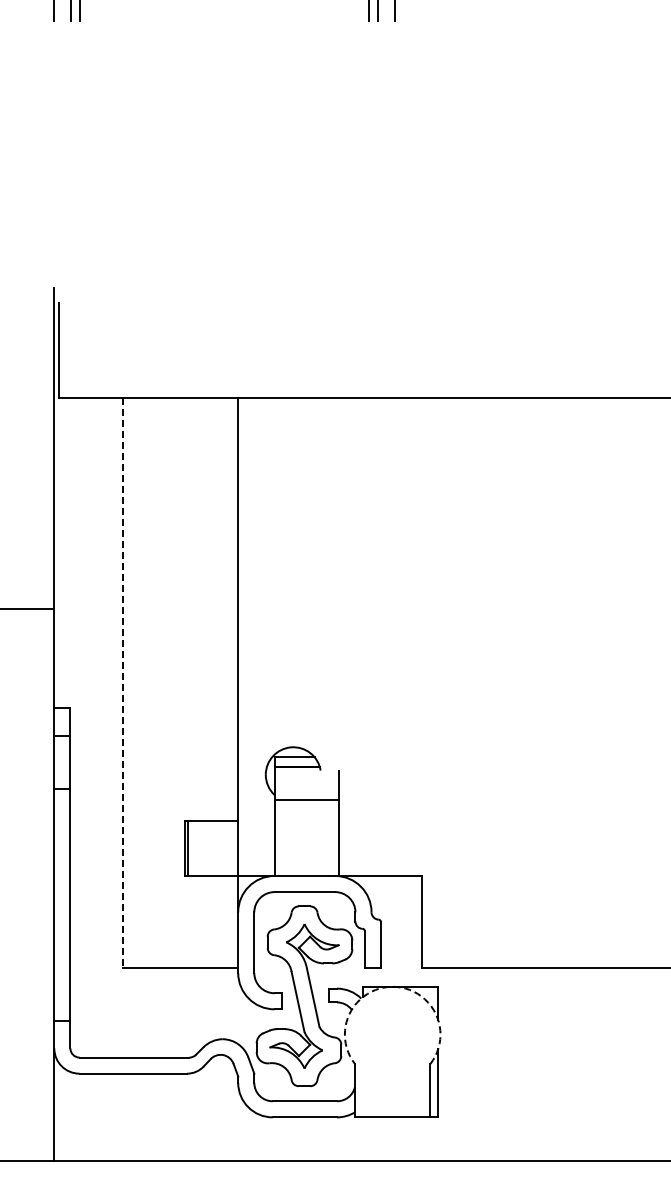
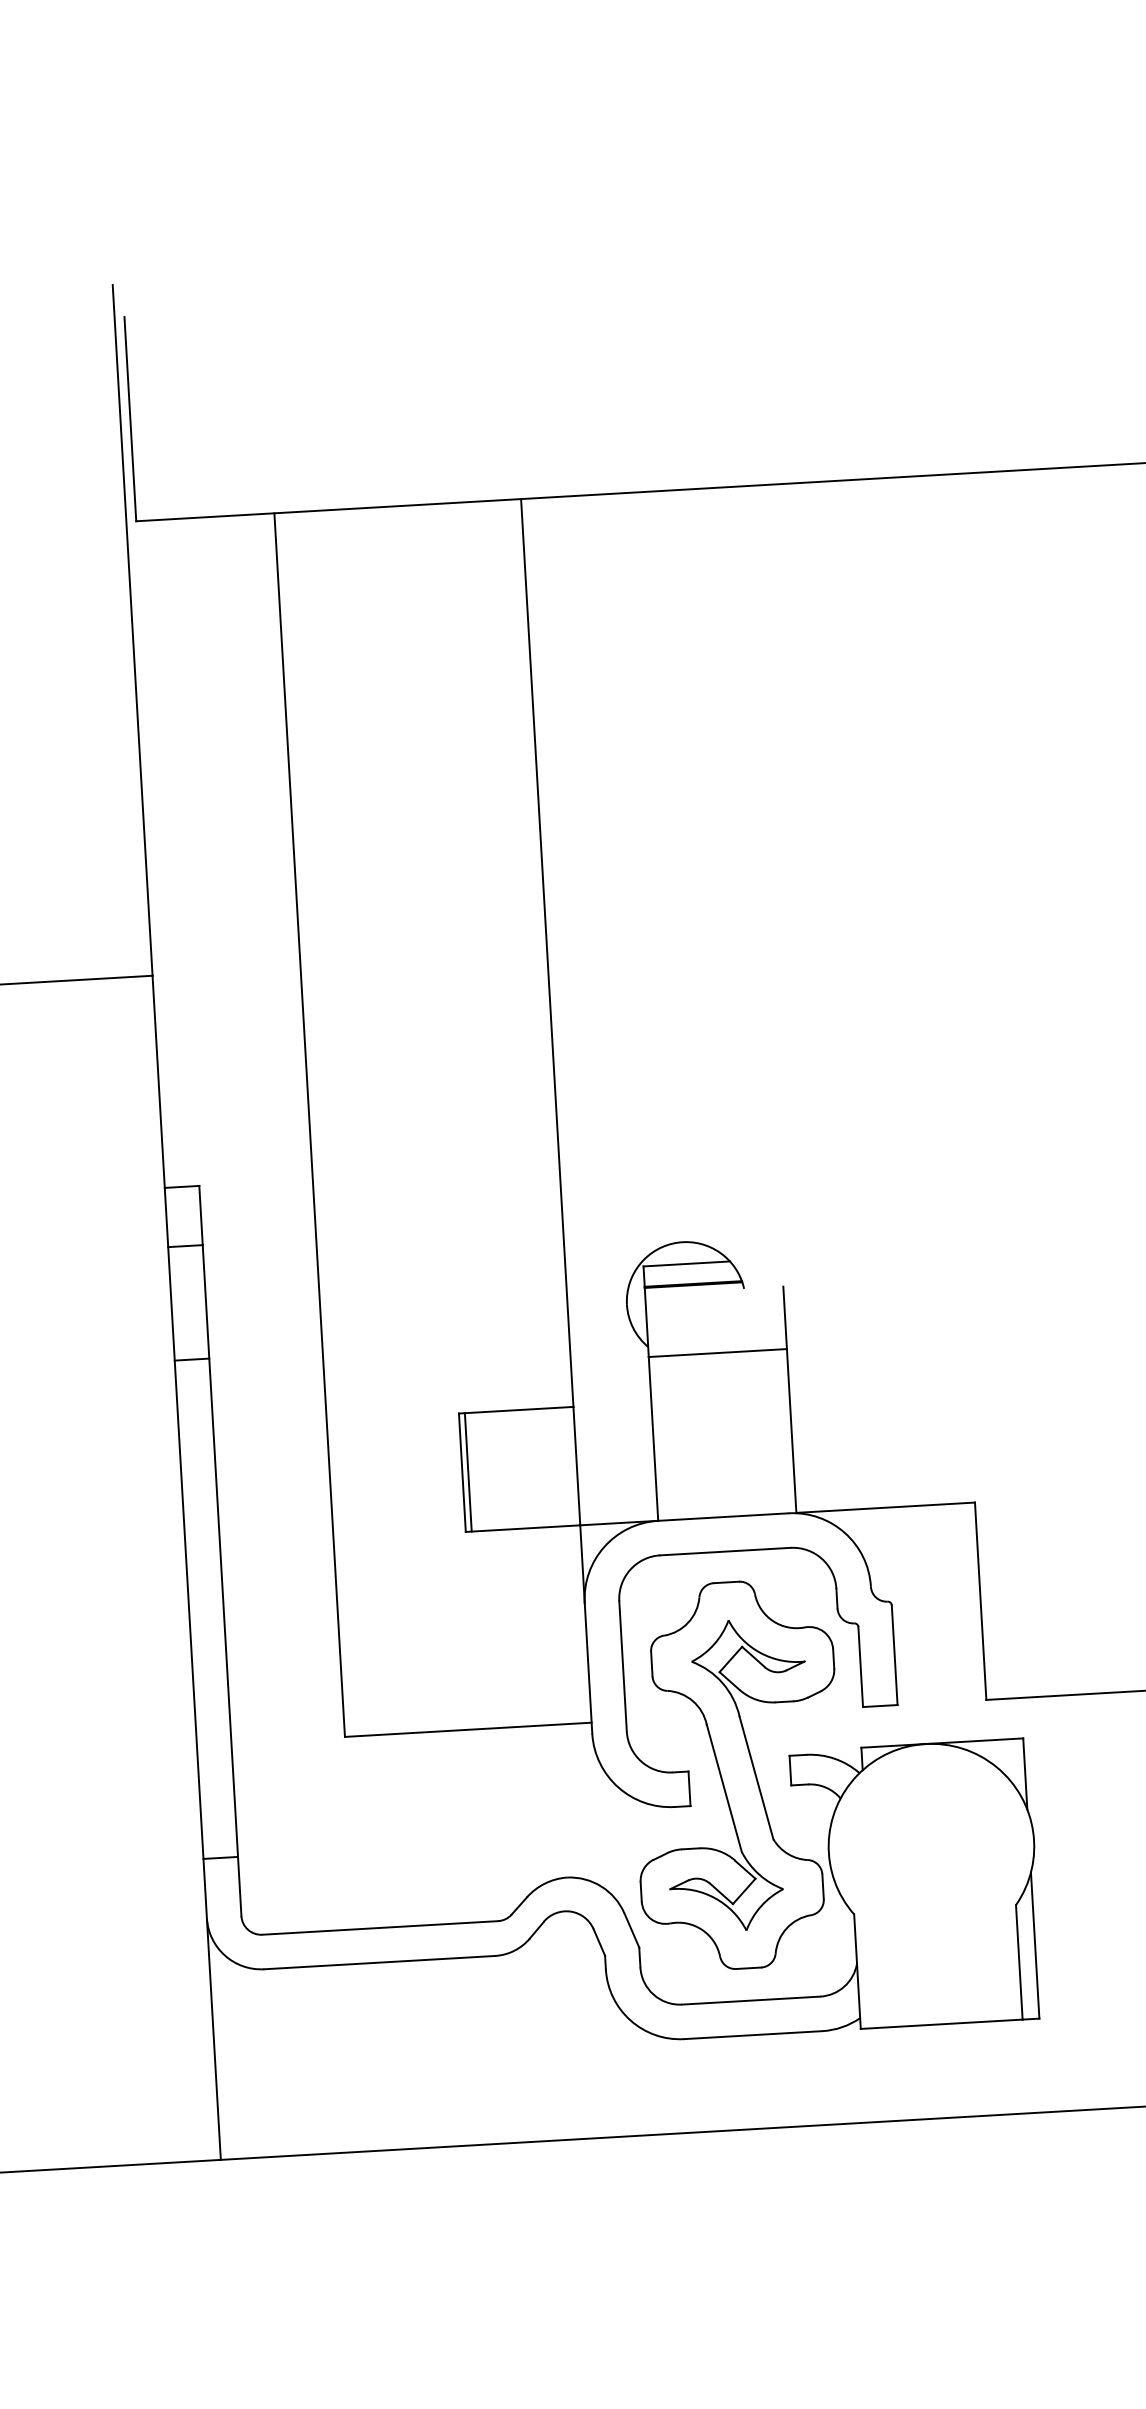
line: (123, 683) -> (310, 1126), dashed -> solid
arc: (392, 986) -> (925, 1743), dashed -> solid

